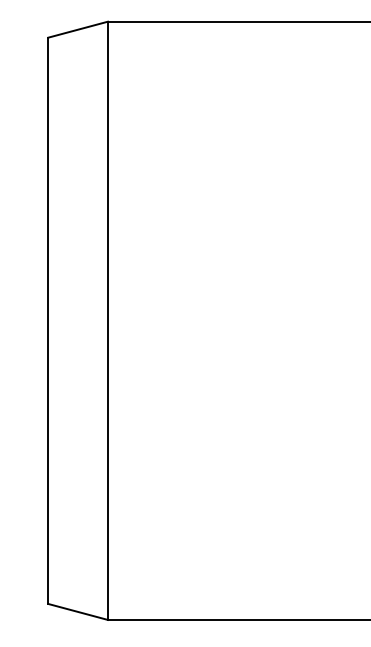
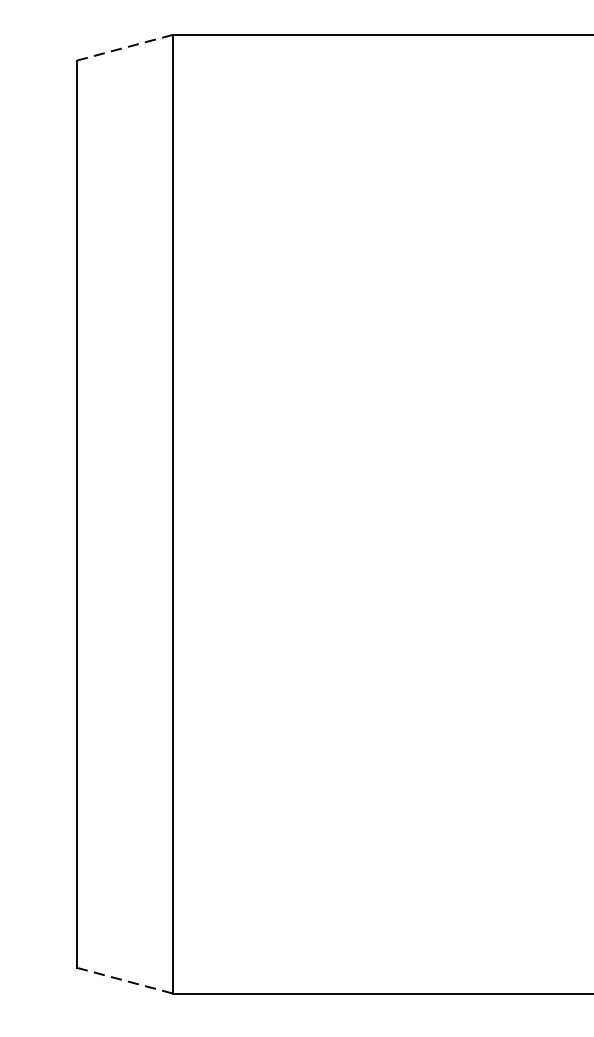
line: (78, 29) -> (125, 47), solid -> dashed
line: (78, 611) -> (125, 979), solid -> dashed

